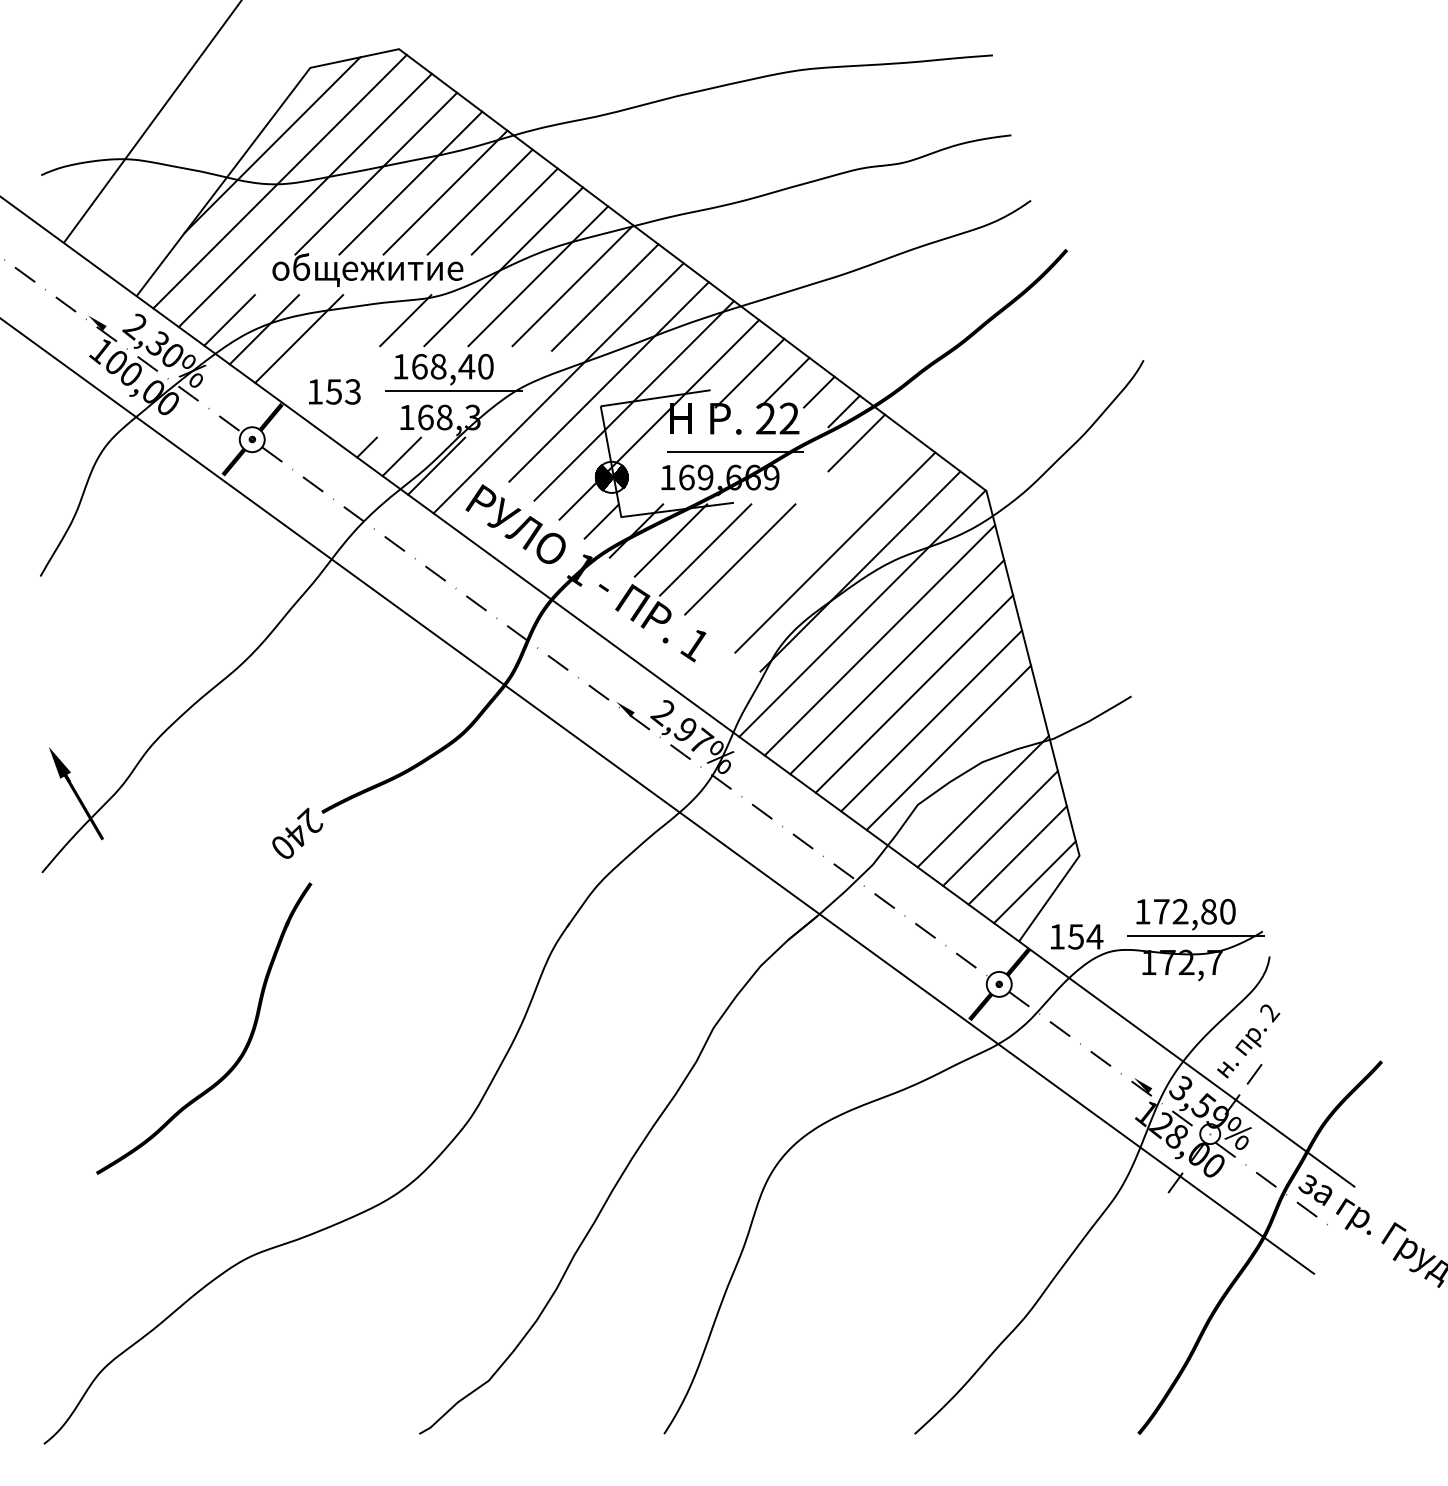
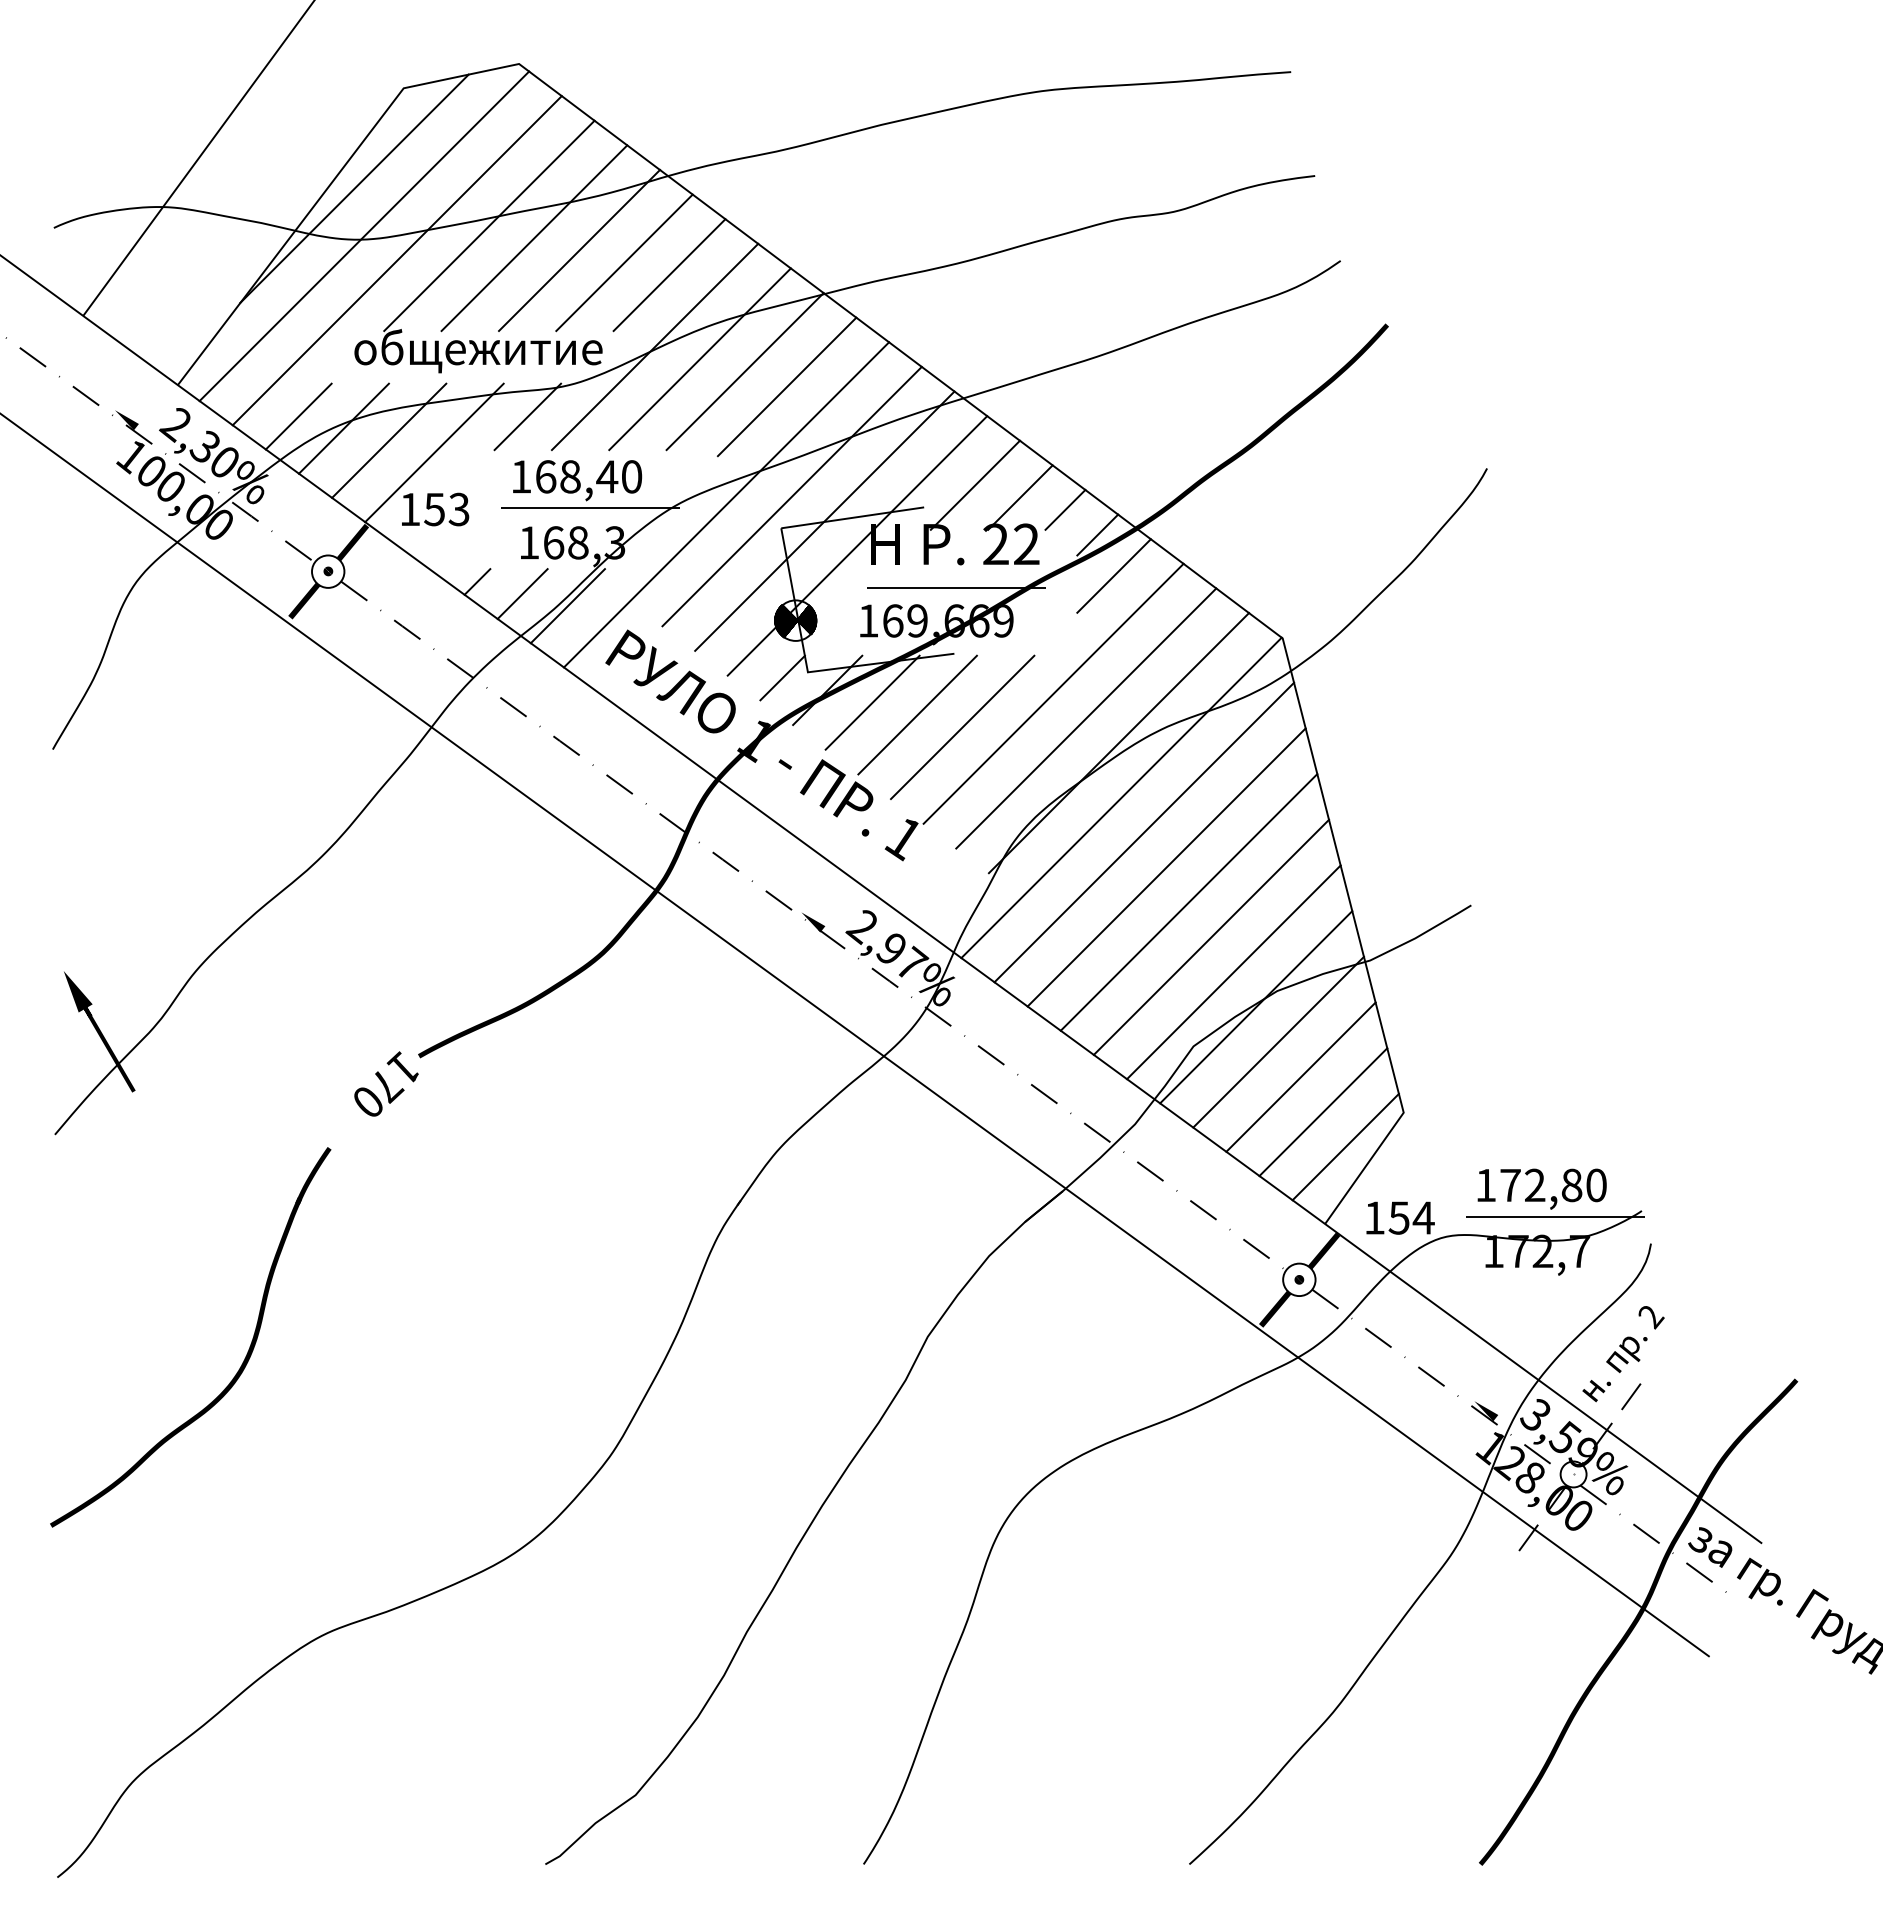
line: (334, 348) -> (434, 452), added
line: (810, 533) -> (1053, 693), added
line: (966, 774) -> (1256, 1007), added
text: (304, 827) -> (395, 1076), 240 -> 170
part: (240, 1053) -> (238, 1369), moved

